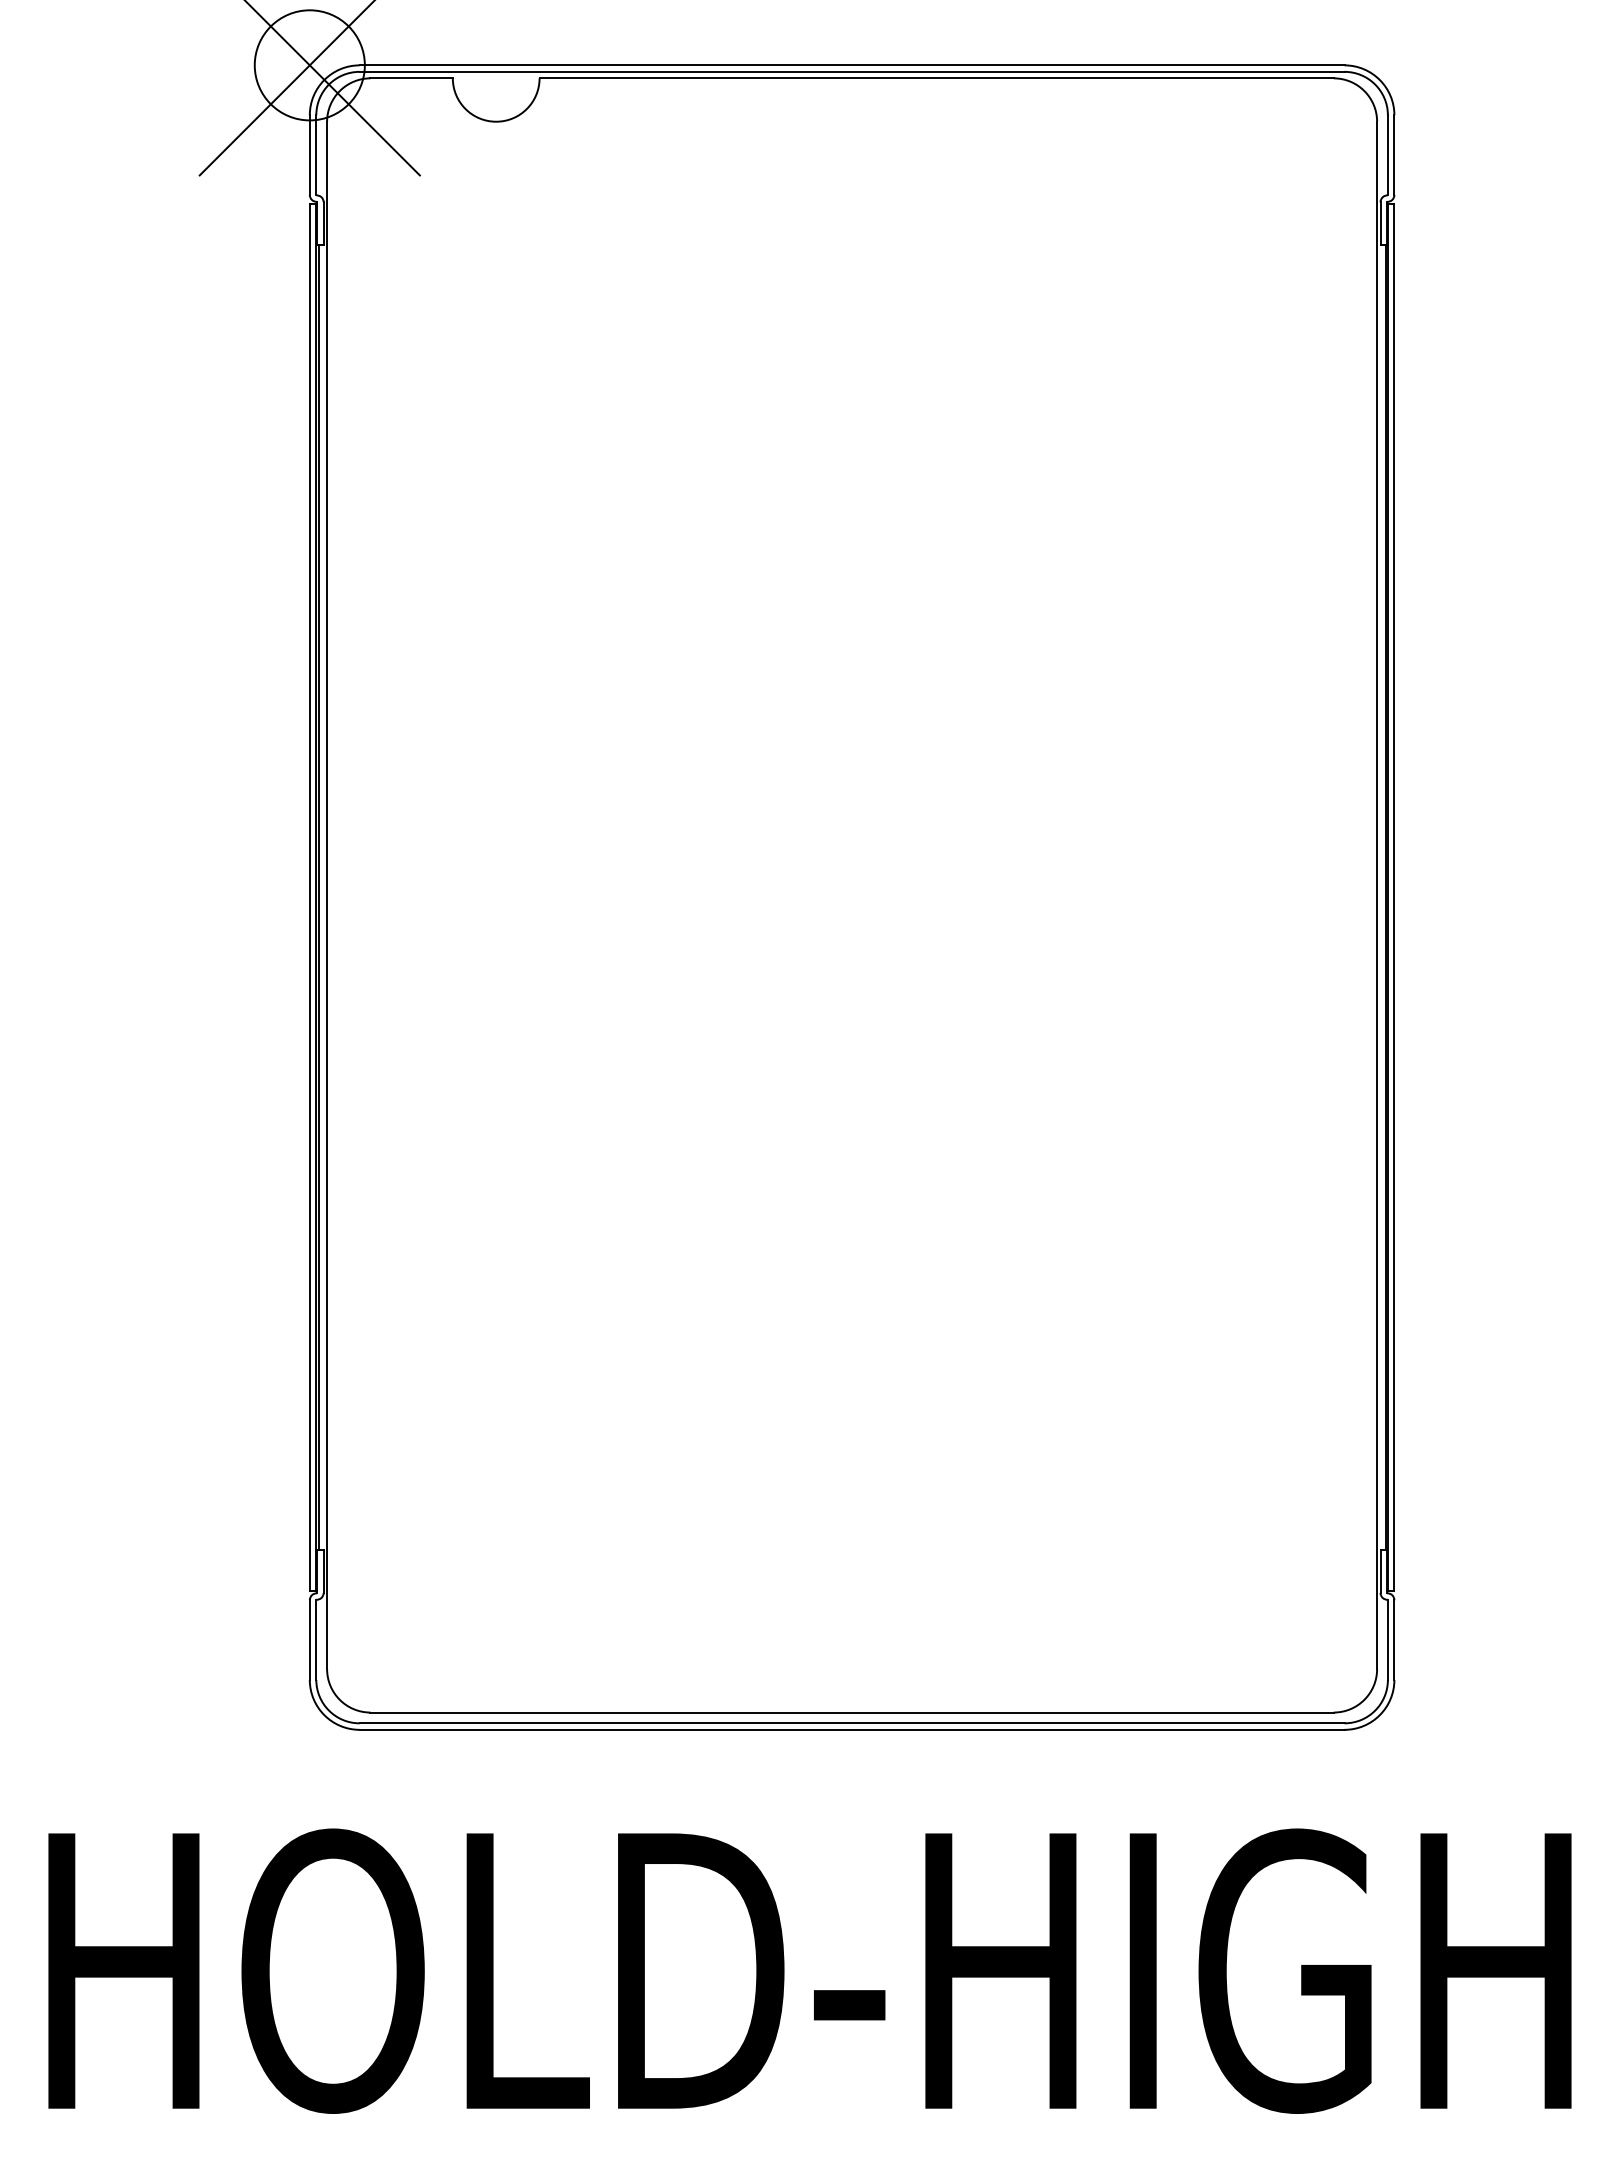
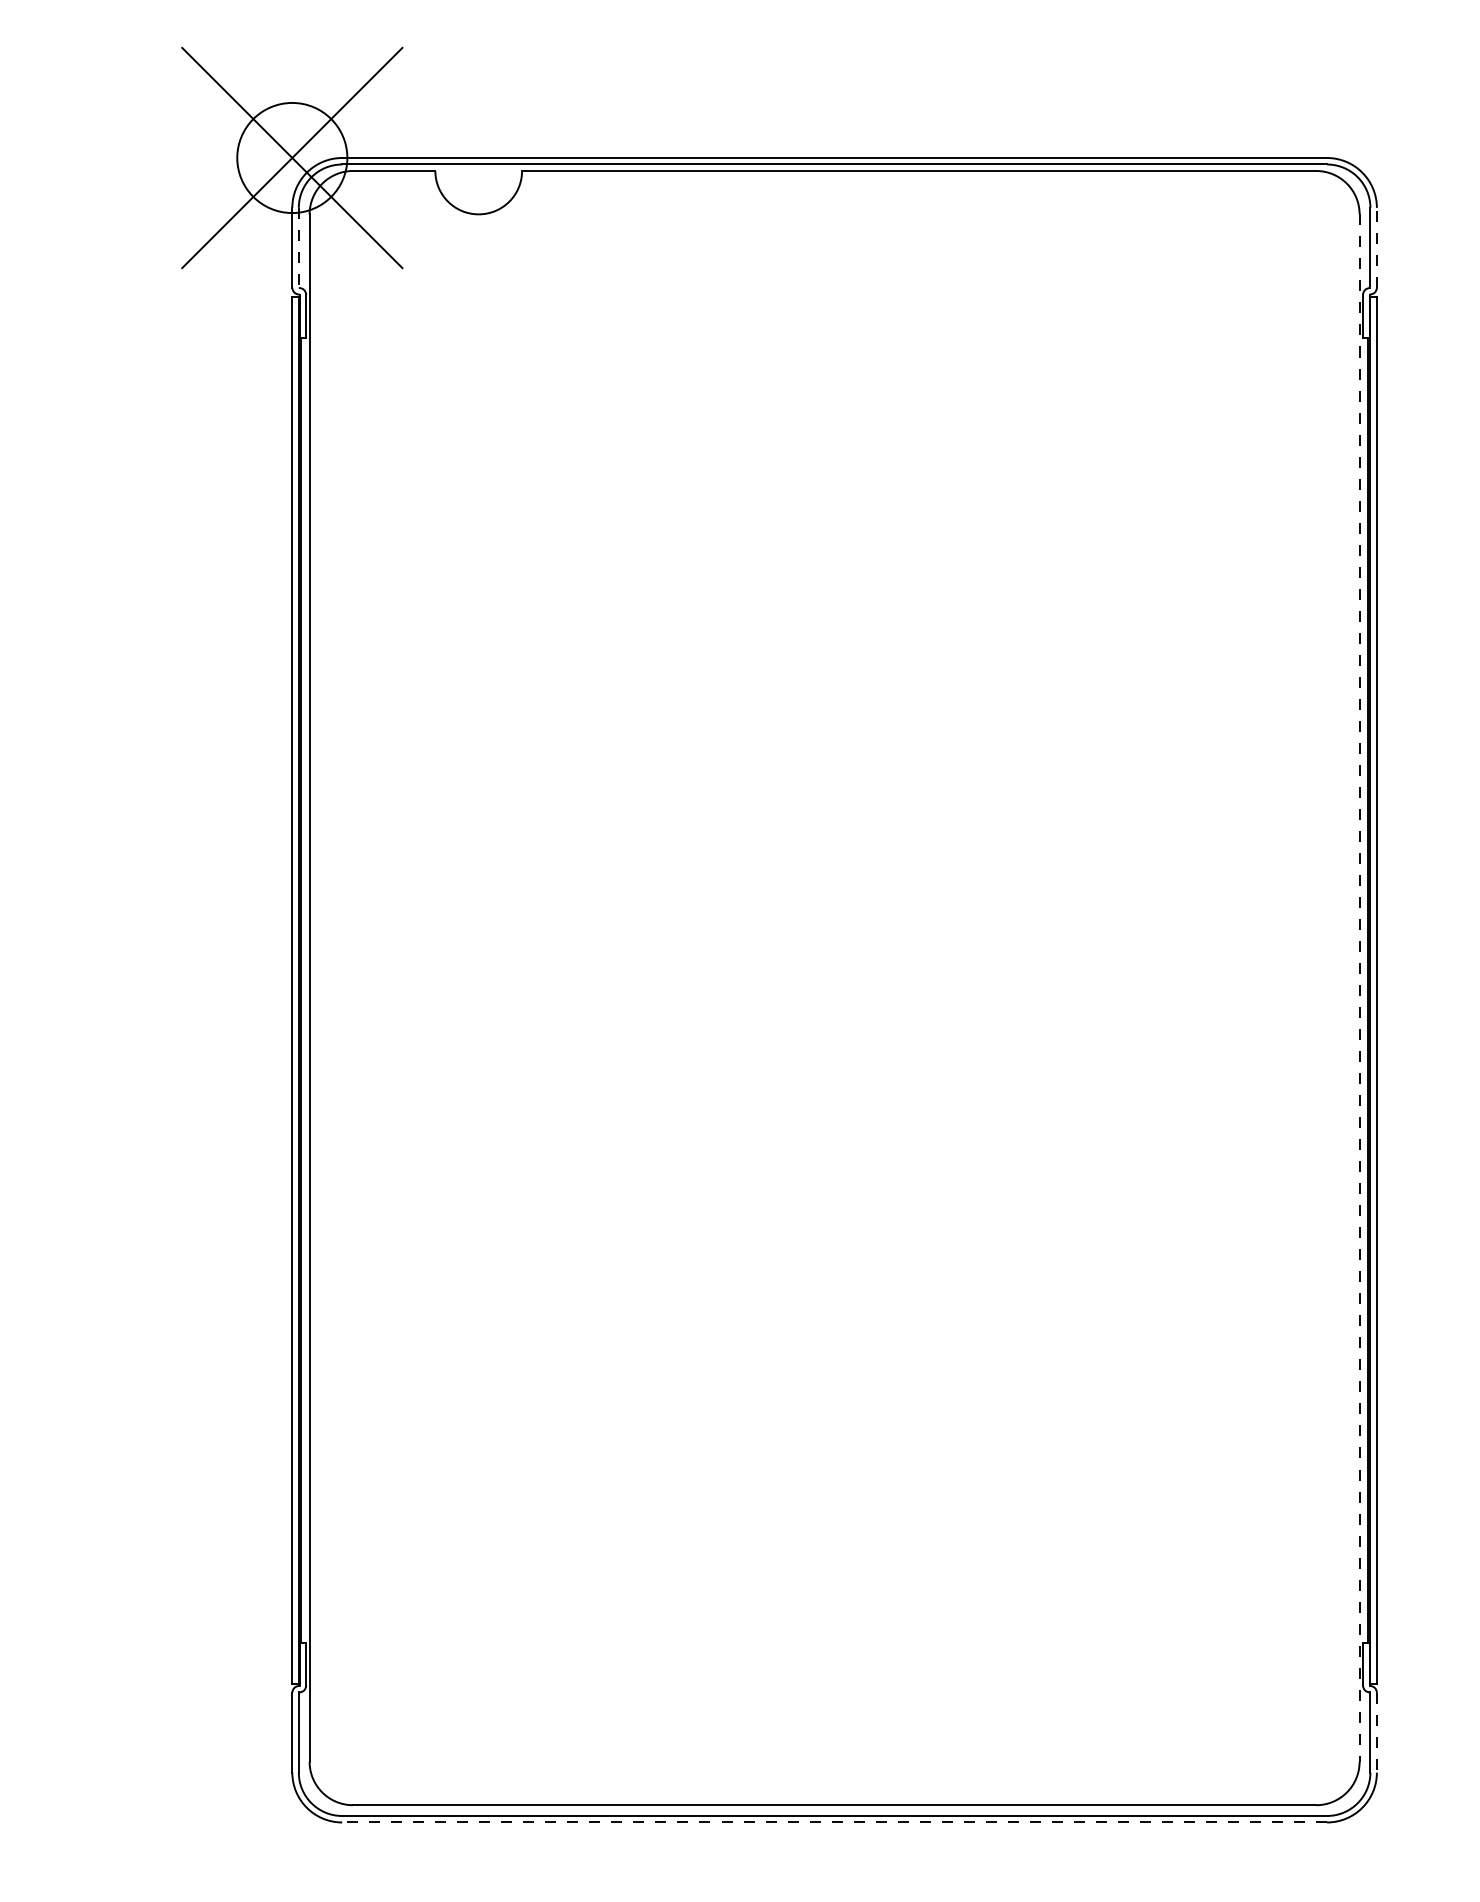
line: (316, 155) -> (299, 248), solid -> dashed
line: (1394, 155) -> (1377, 248), solid -> dashed
line: (1377, 895) -> (1360, 988), solid -> dashed
line: (1394, 1640) -> (1377, 1733), solid -> dashed
line: (851, 1729) -> (834, 1822), solid -> dashed

